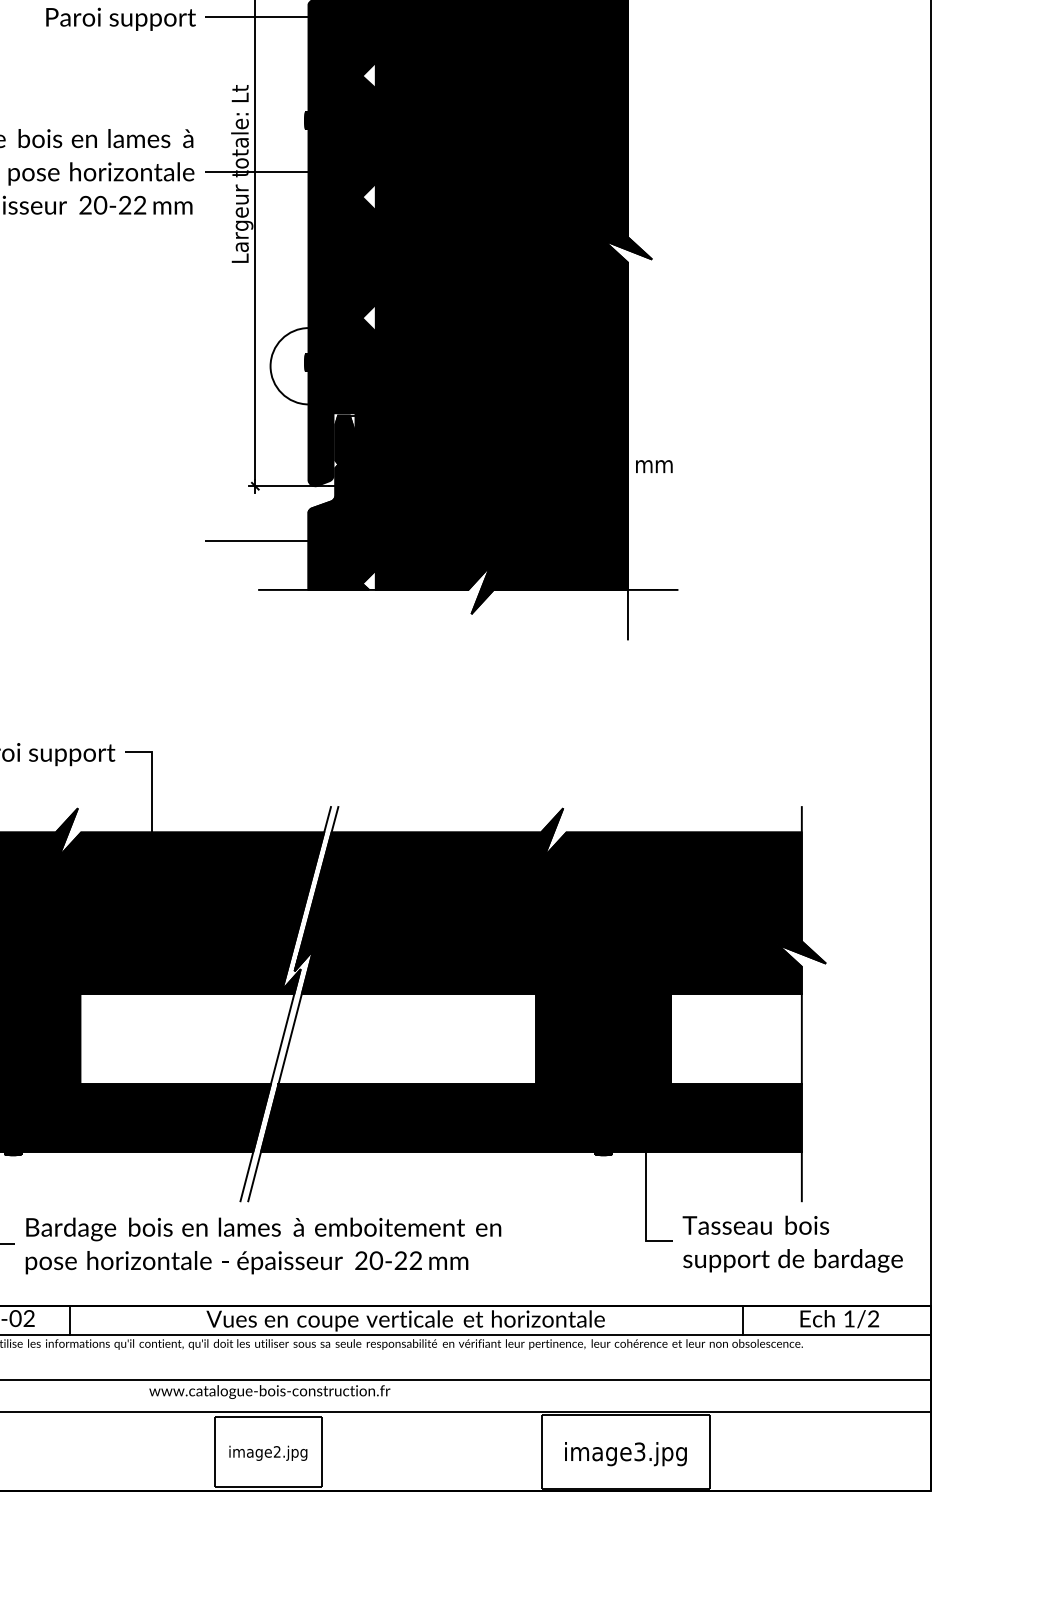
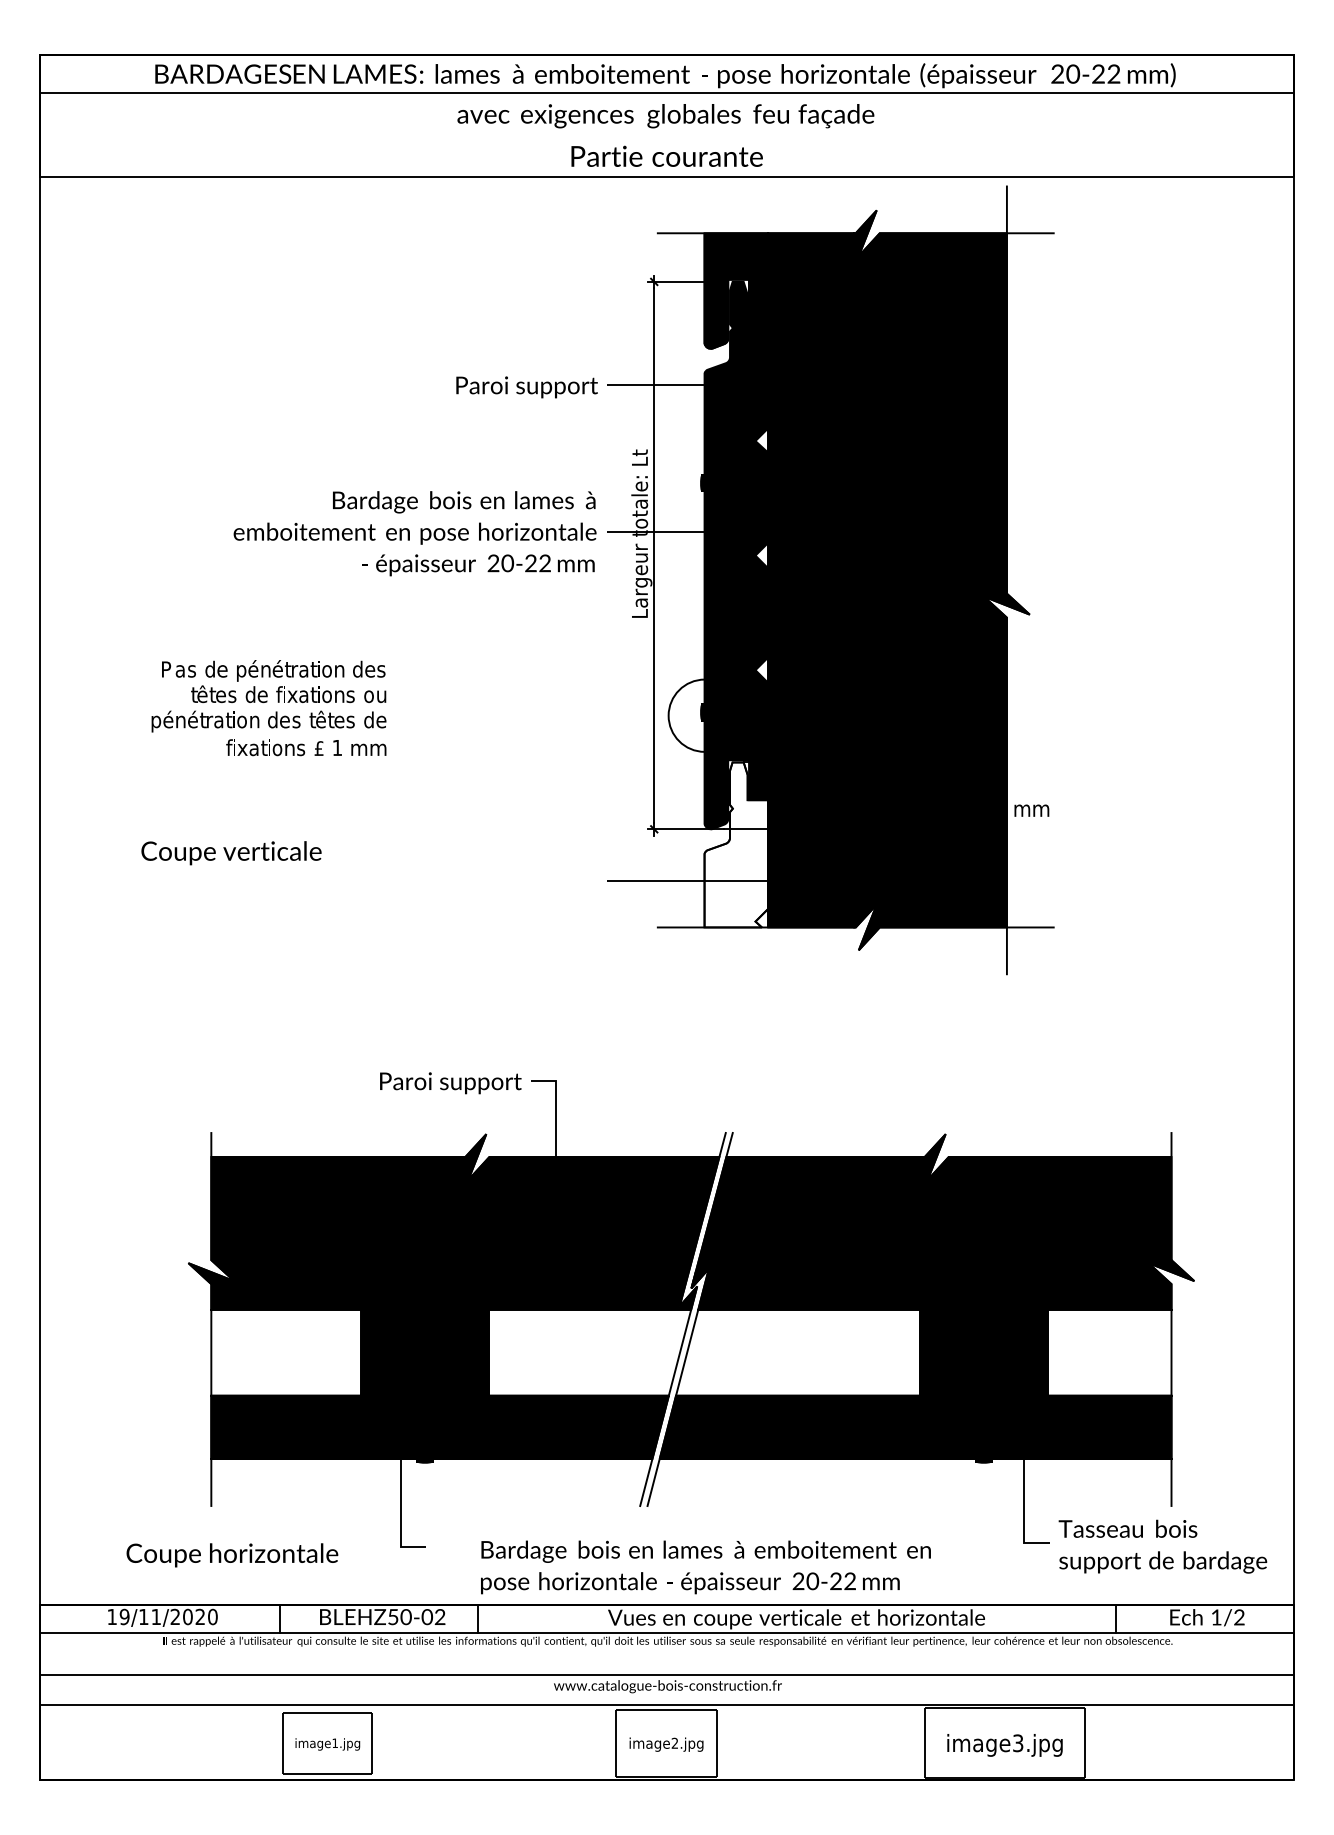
fill: (342, 502) -> (736, 844), removed
text: (263, 1246) -> (705, 1567), moved

